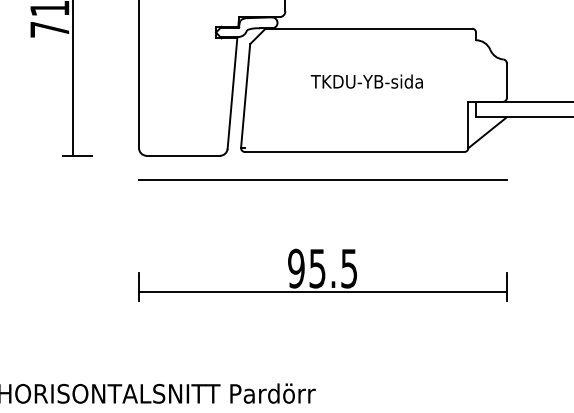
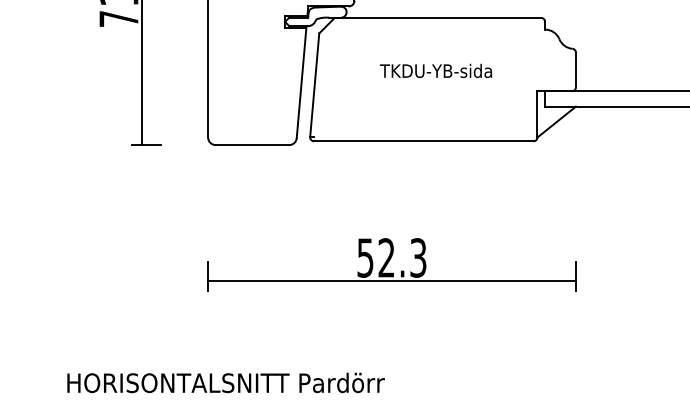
line: (322, 180) -> (391, 169), removed
text: (322, 268) -> (391, 257), 95.5 -> 52.3

